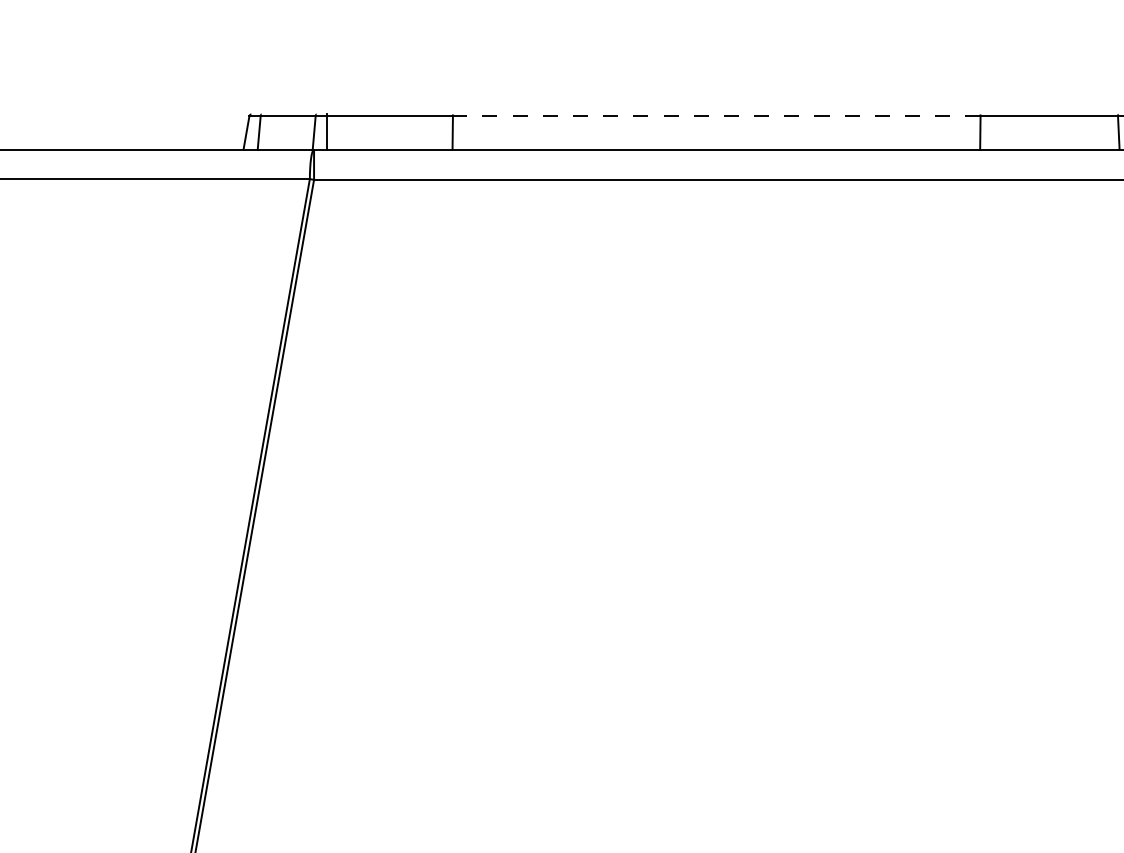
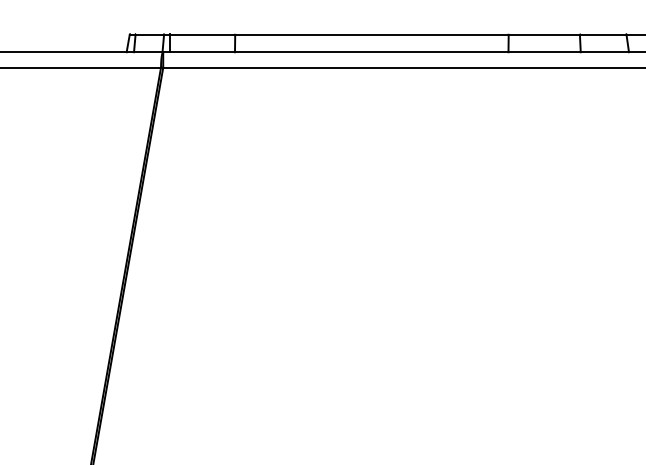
line: (715, 115) -> (371, 34), dashed -> solid

